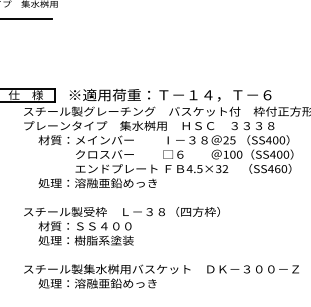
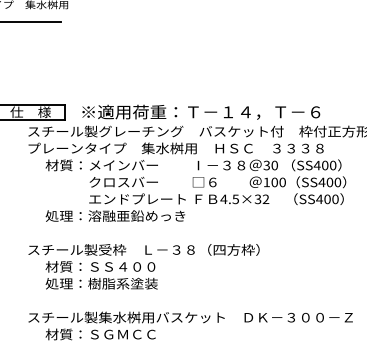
text: (229, 140) -> (270, 165), 25 -> 30
text: (277, 168) -> (327, 198), SS460 -> SS400
text: (96, 283) -> (114, 334), 処理：溶融亜鉛めっき -> 材質：ＳＧＭＣＣ

